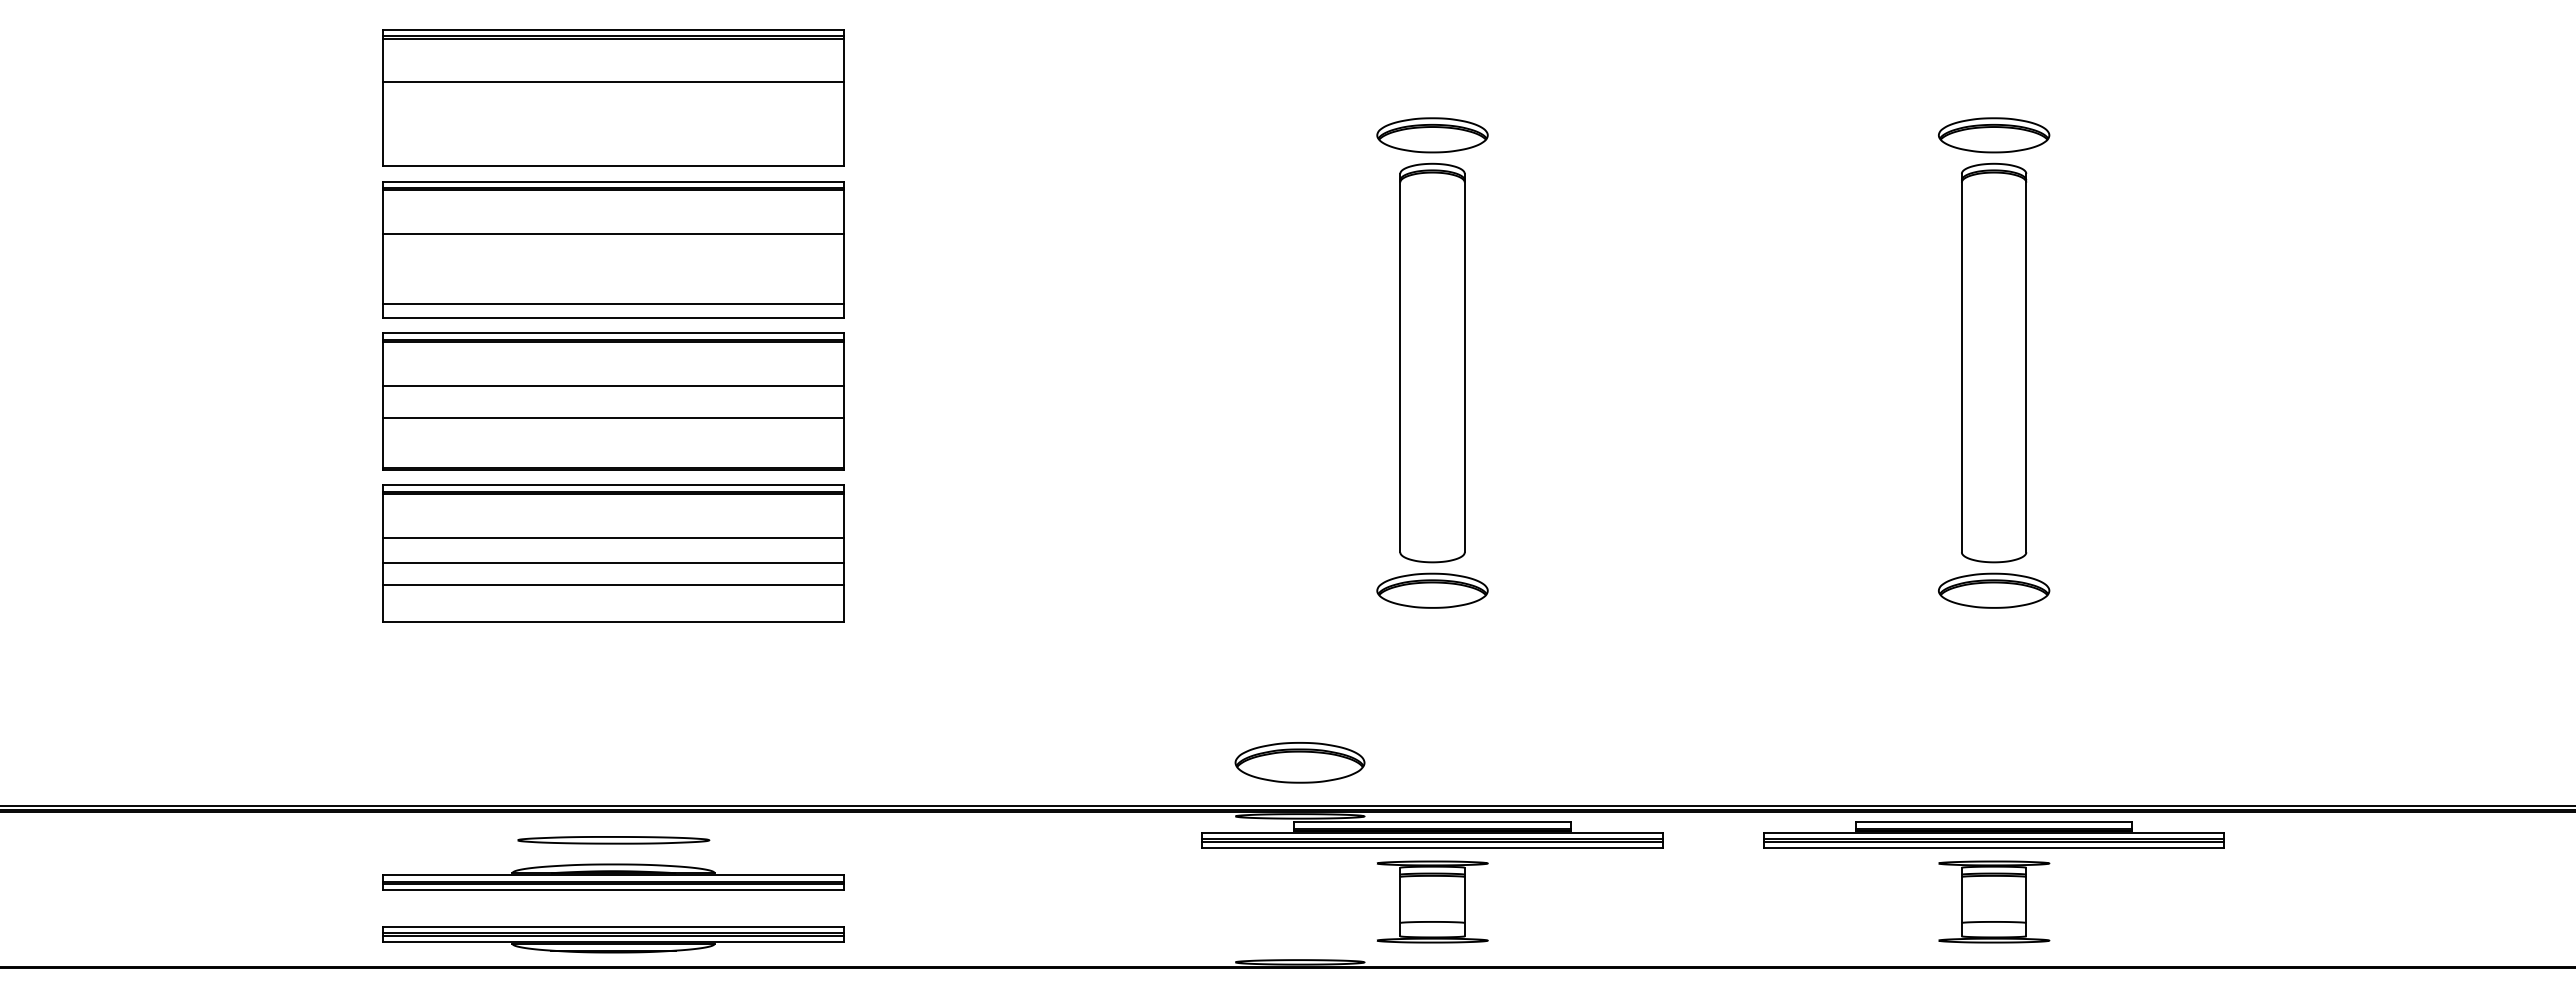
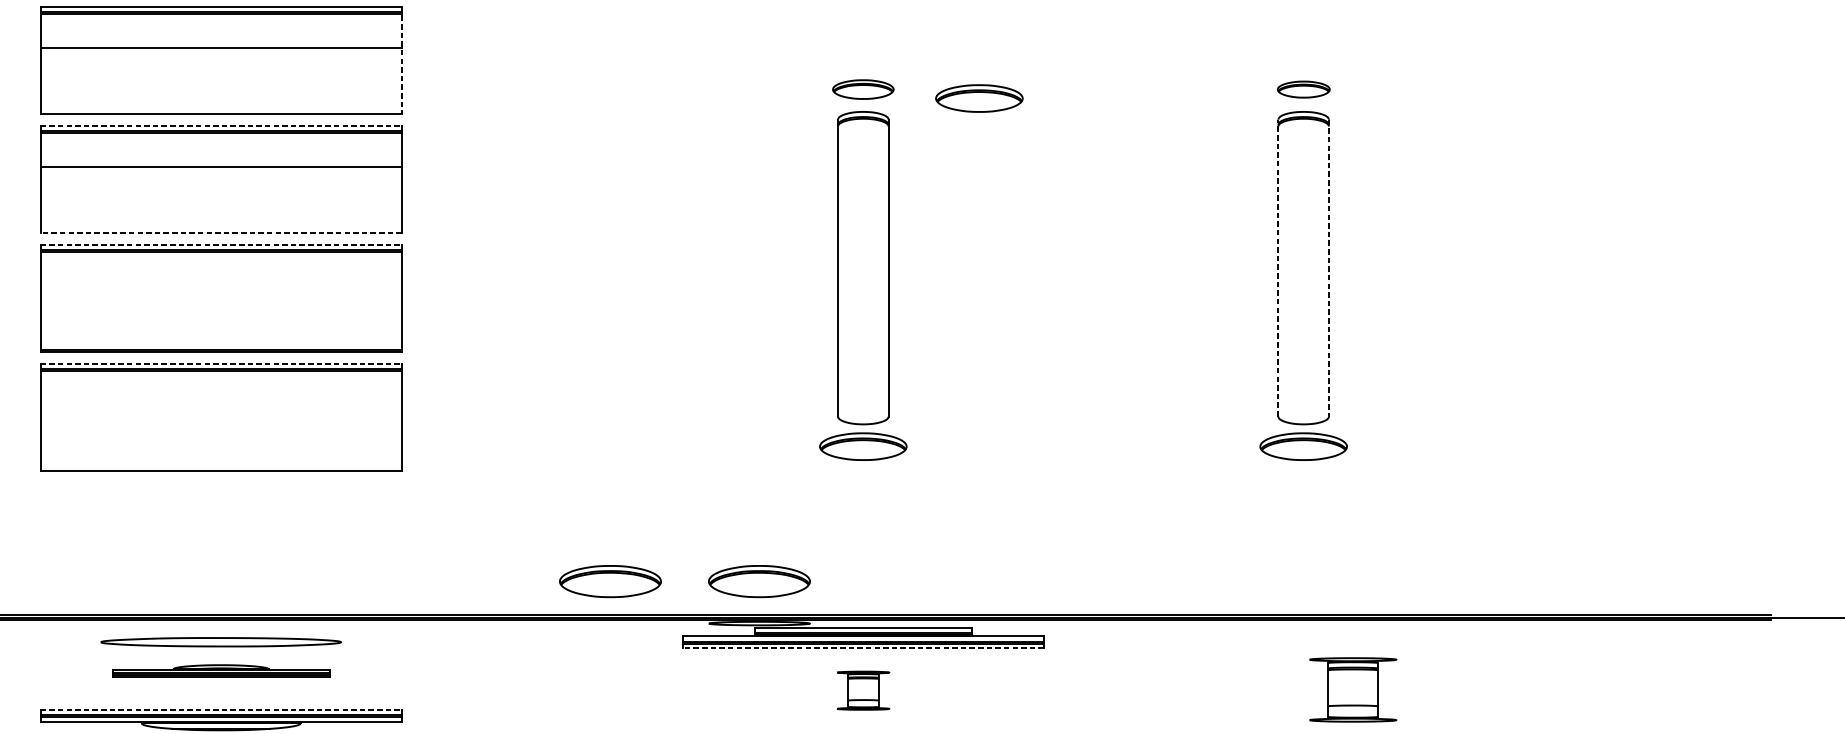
line: (843, 98) -> (401, 60), solid -> dashed
part: (1432, 135) -> (863, 89), size x0.7
part: (1994, 135) -> (1303, 89), size x0.6
part: (1580, 146) -> (979, 98), added
line: (614, 181) -> (221, 125), solid -> dashed
line: (613, 303) -> (221, 221), removed
line: (613, 318) -> (221, 233), solid -> dashed
line: (614, 333) -> (221, 244), solid -> dashed
line: (1961, 362) -> (1278, 267), solid -> dashed
line: (2026, 363) -> (1329, 268), solid -> dashed
line: (613, 386) -> (221, 286), removed
line: (613, 418) -> (221, 311), removed
line: (614, 485) -> (221, 364), solid -> dashed
line: (613, 537) -> (221, 404), removed
line: (613, 562) -> (221, 424), removed
line: (613, 584) -> (221, 441), removed
part: (1109, 762) -> (610, 581), added
part: (1993, 834) -> (1303, 637), removed
part: (613, 840) -> (221, 642), size x1.6
line: (1432, 848) -> (863, 648), solid -> dashed
part: (613, 876) -> (221, 670), size x0.6
part: (1432, 901) -> (863, 690), size x0.6
part: (1994, 901) -> (1353, 689), moved
line: (614, 926) -> (221, 709), solid -> dashed

